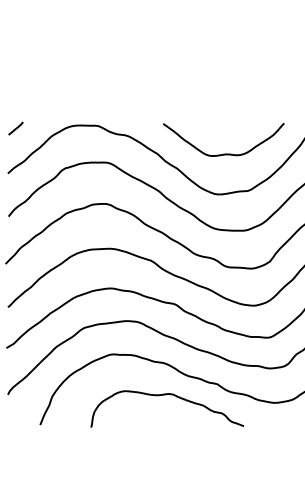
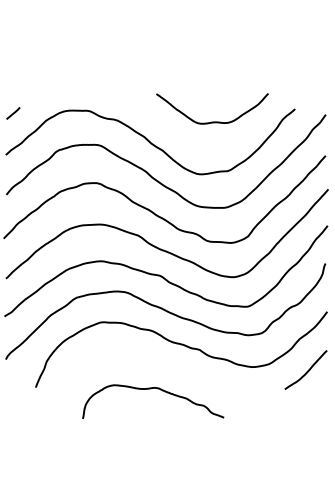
curve: (223, 153) -> (212, 121), moved
curve: (165, 395) -> (151, 389), moved

